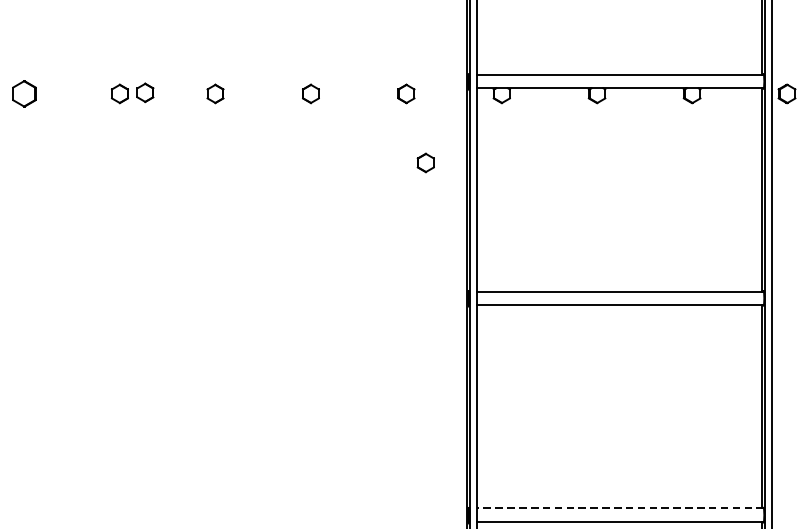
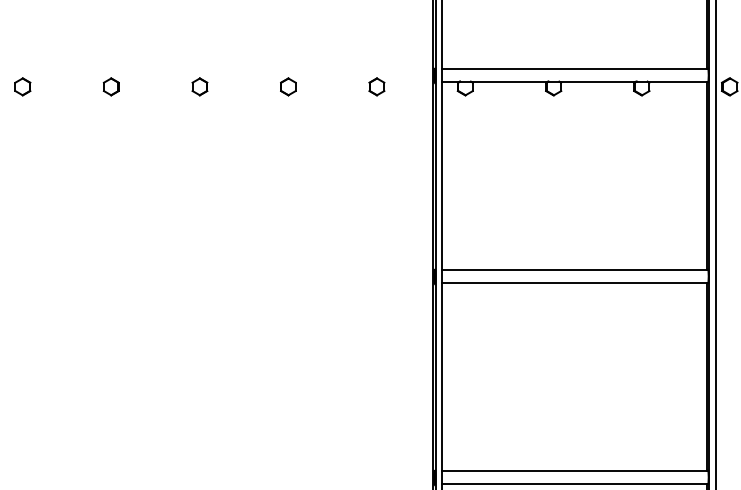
part: (144, 92) -> (134, 85), removed
part: (24, 93) -> (22, 86), size x0.71
part: (425, 162) -> (394, 150), removed
line: (620, 508) -> (575, 471), dashed -> solid

